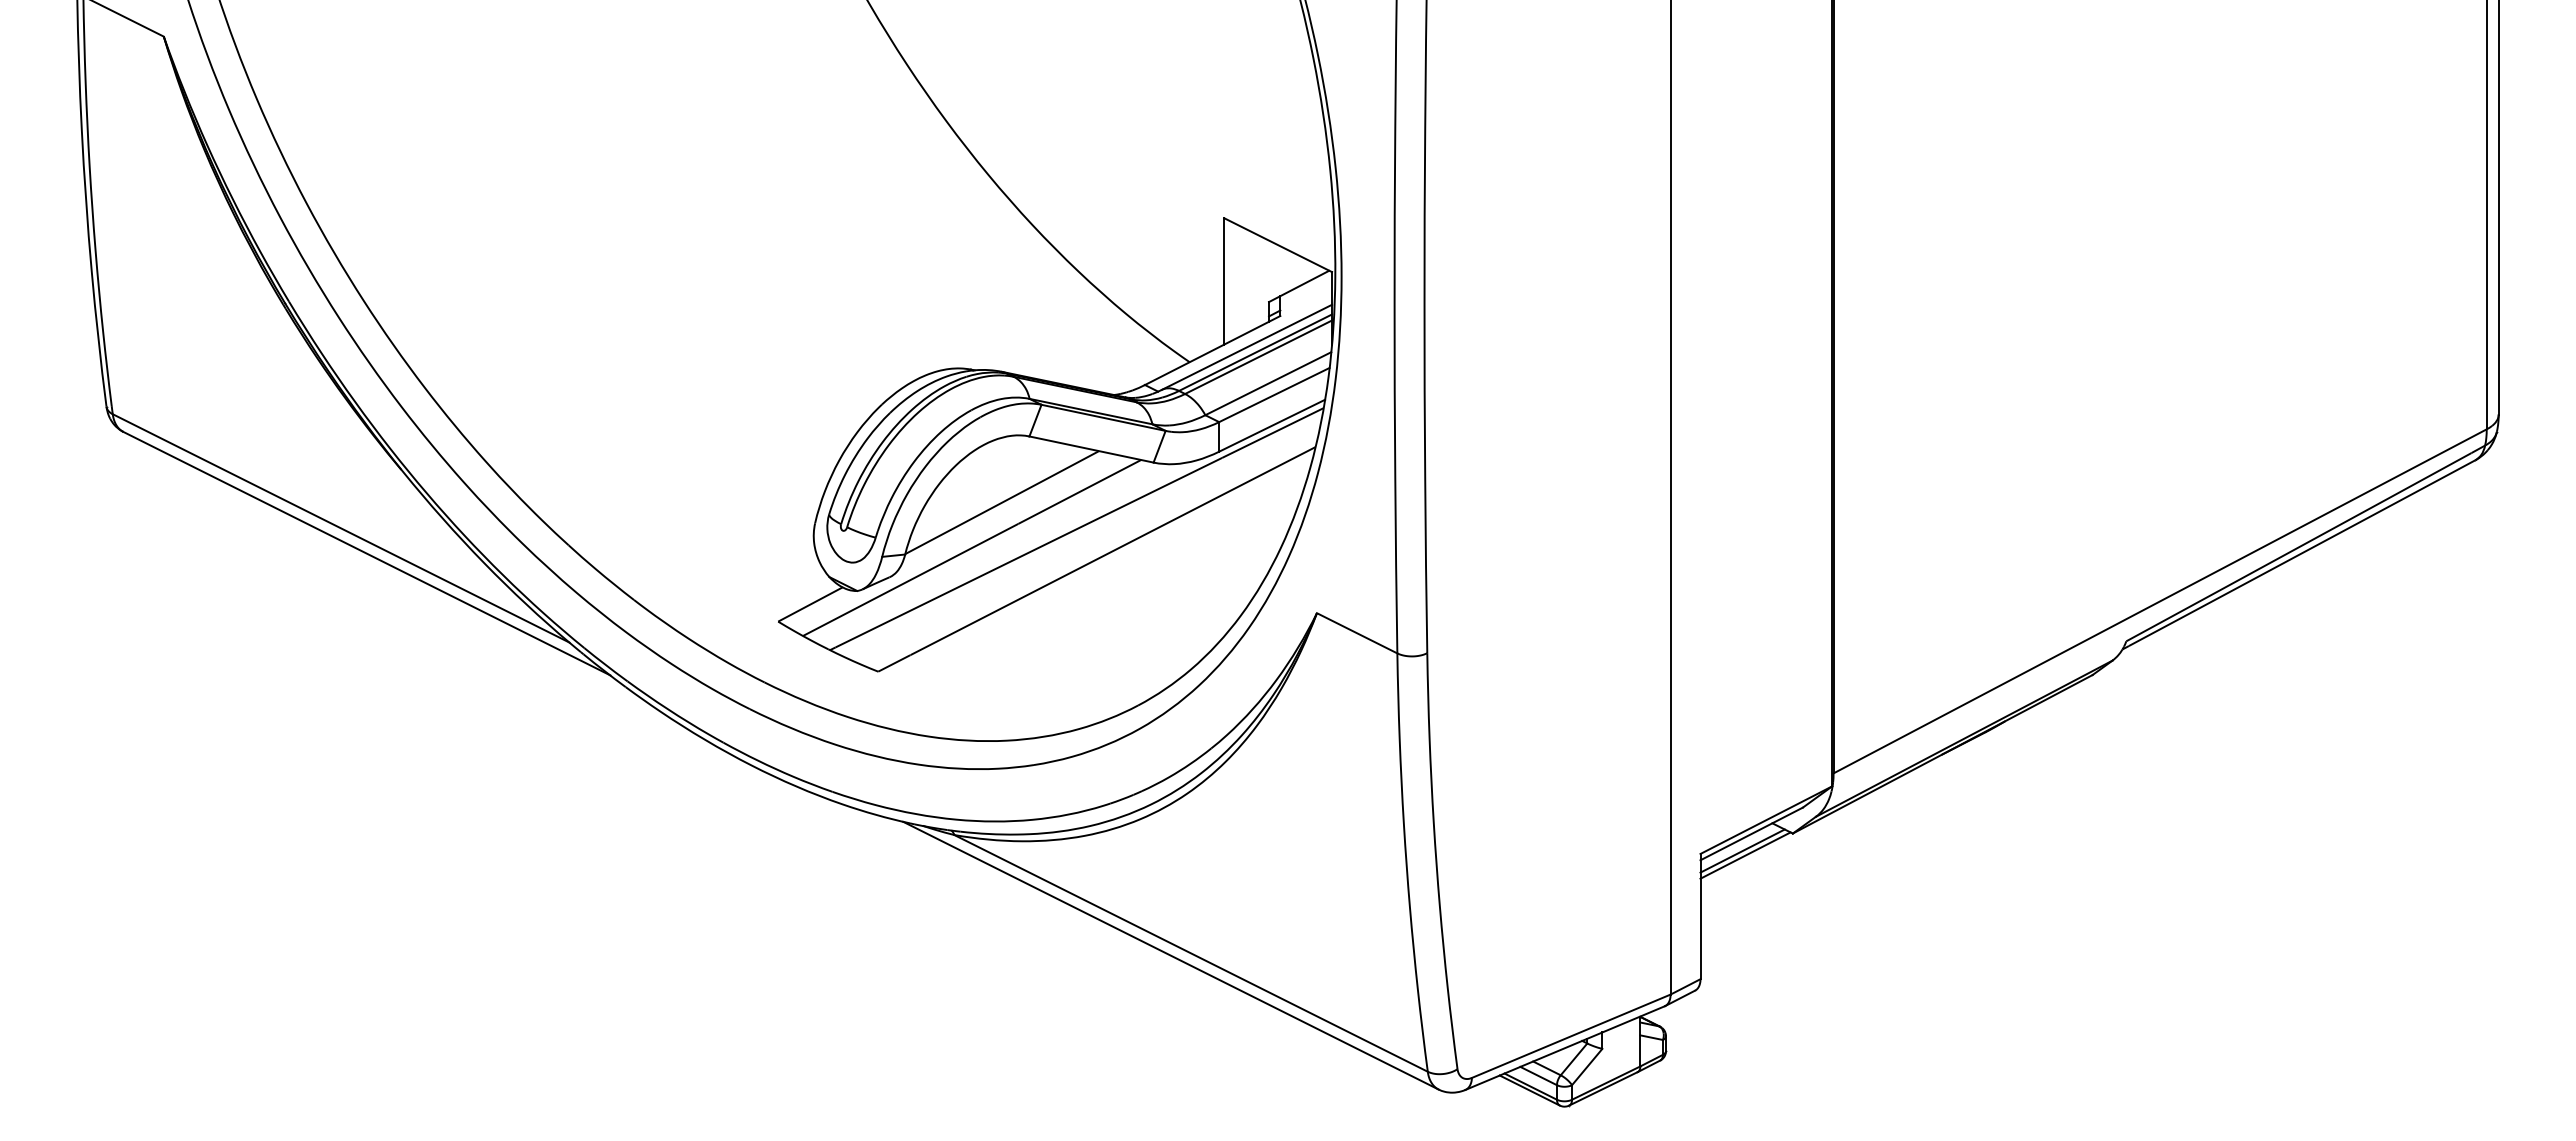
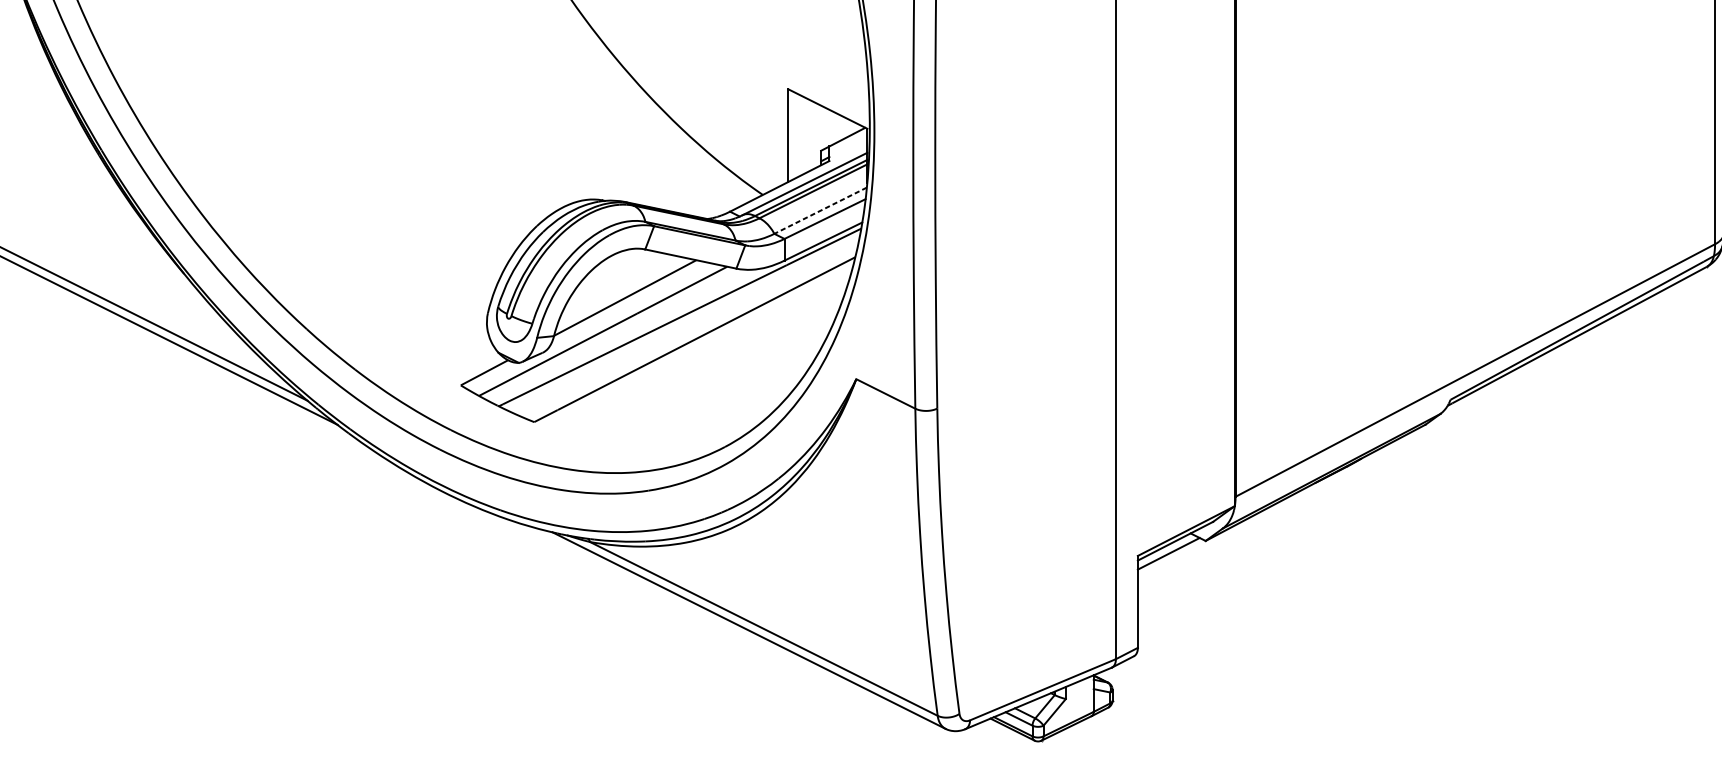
line: (1267, 383) -> (820, 210), solid -> dashed
line: (1745, 855) -> (1170, 557), removed

